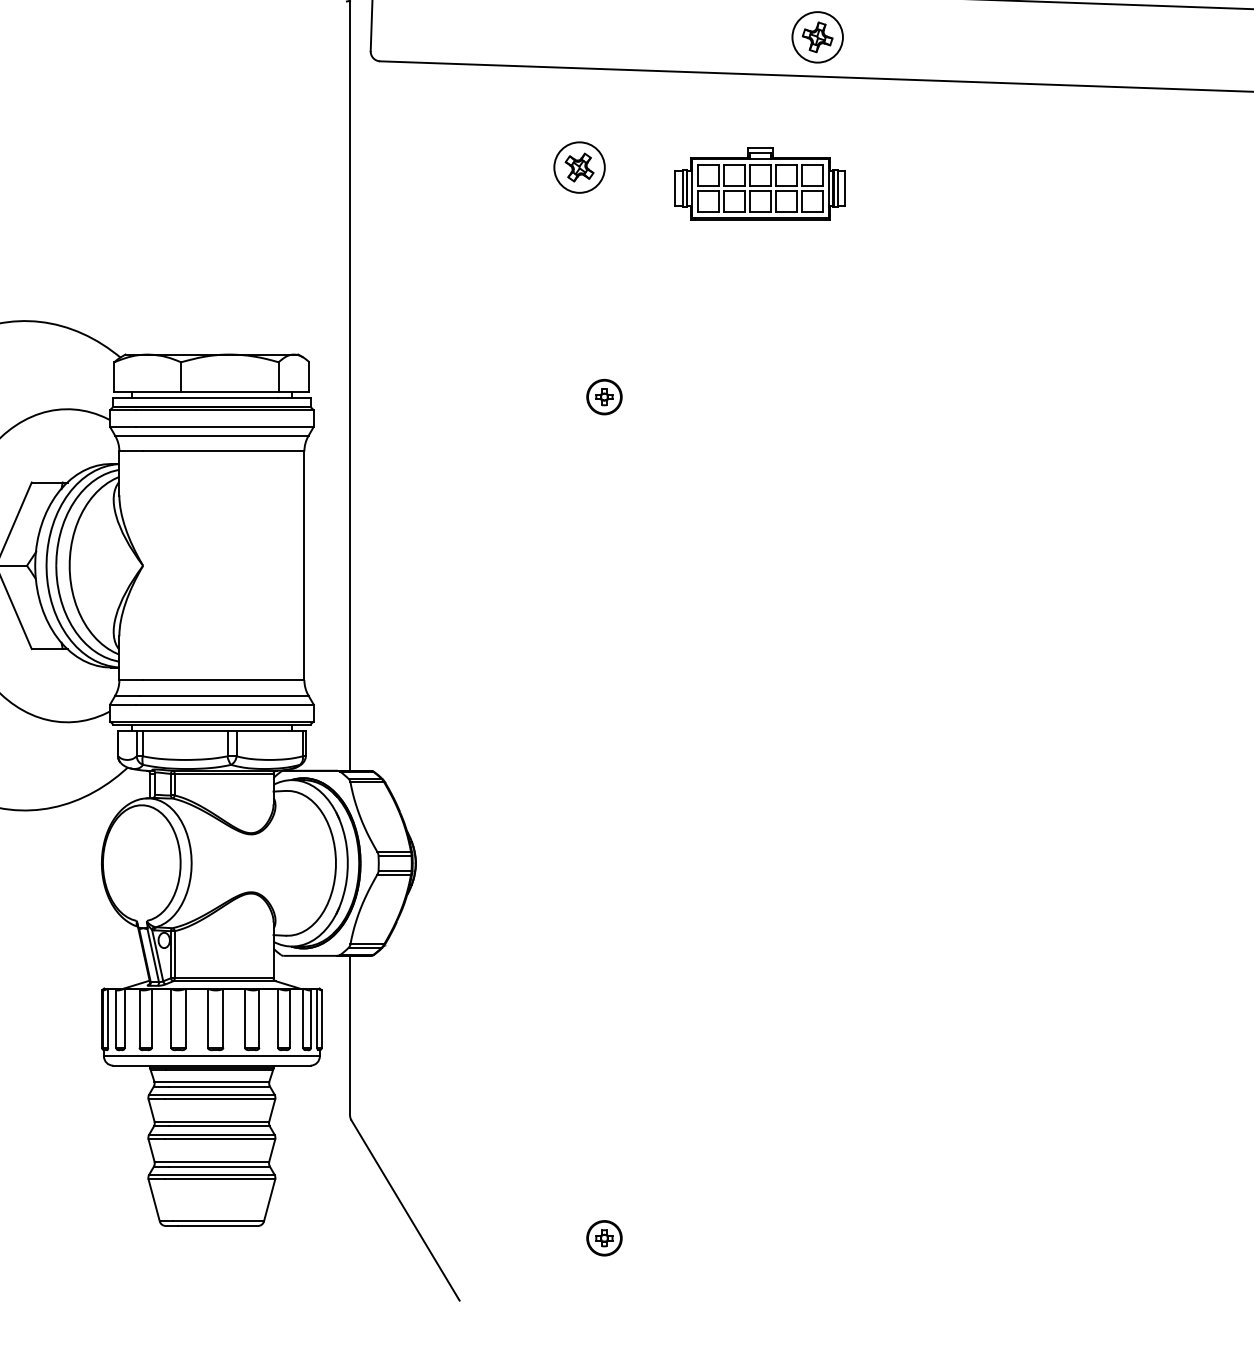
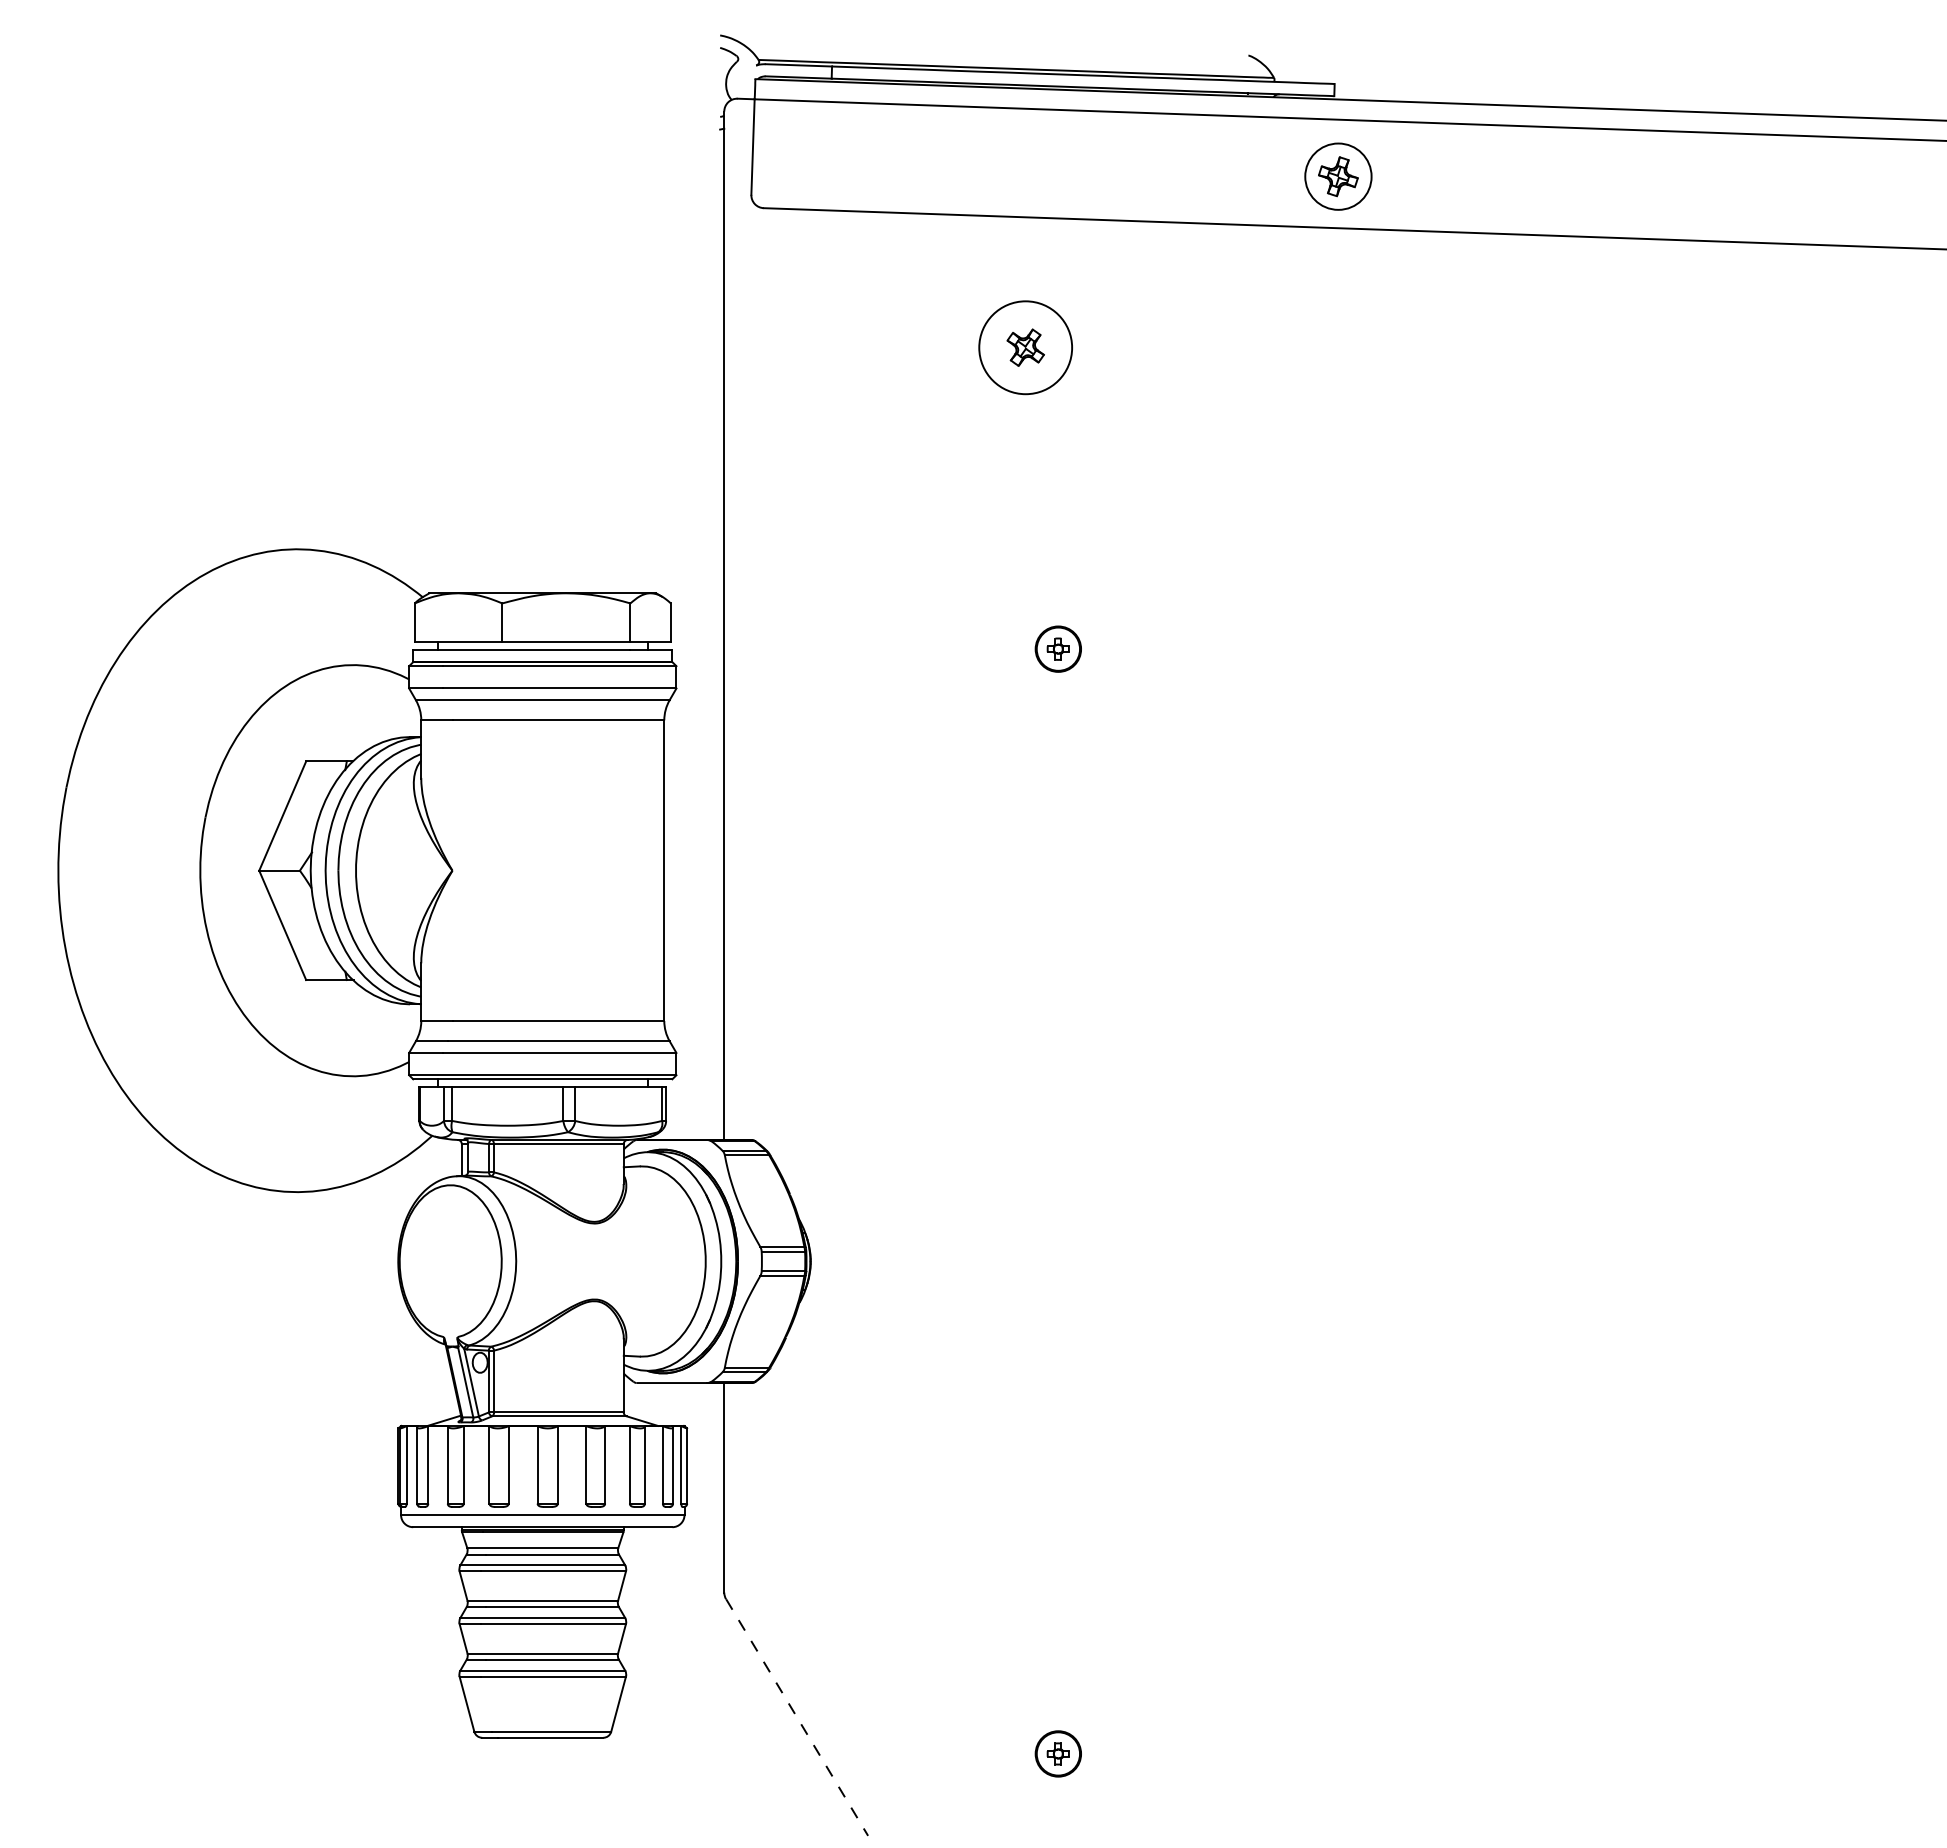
circle: (579, 167) -> (1025, 347), size x1.4
part: (759, 183) -> (1262, 368), removed
line: (405, 1210) -> (797, 1717), solid -> dashed

